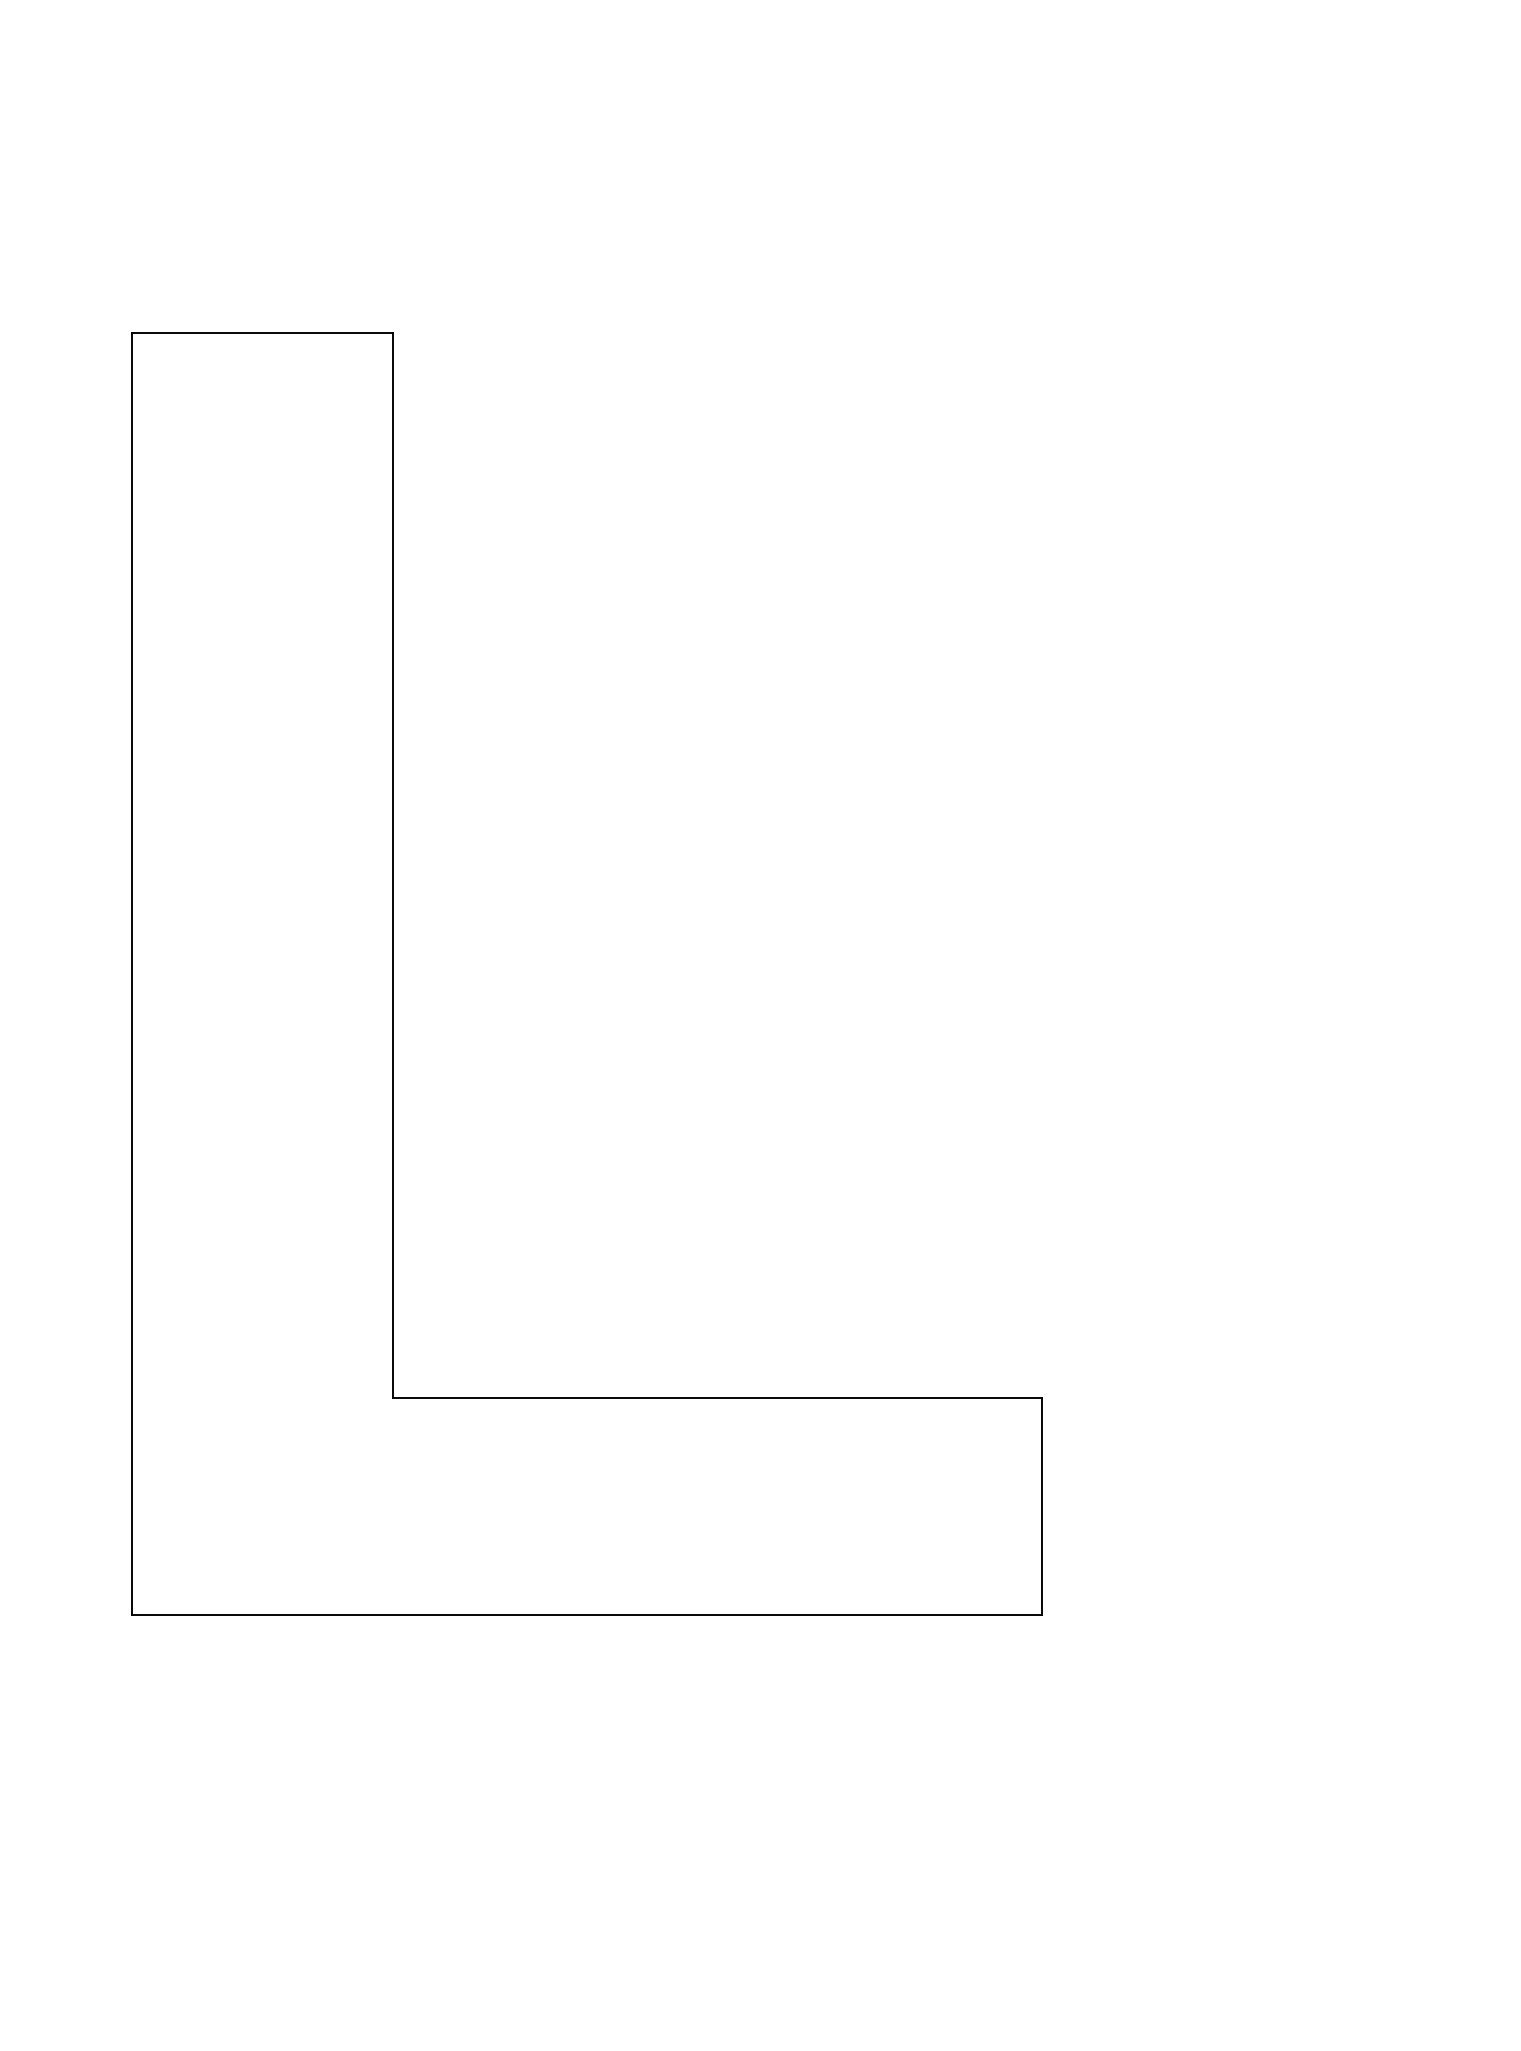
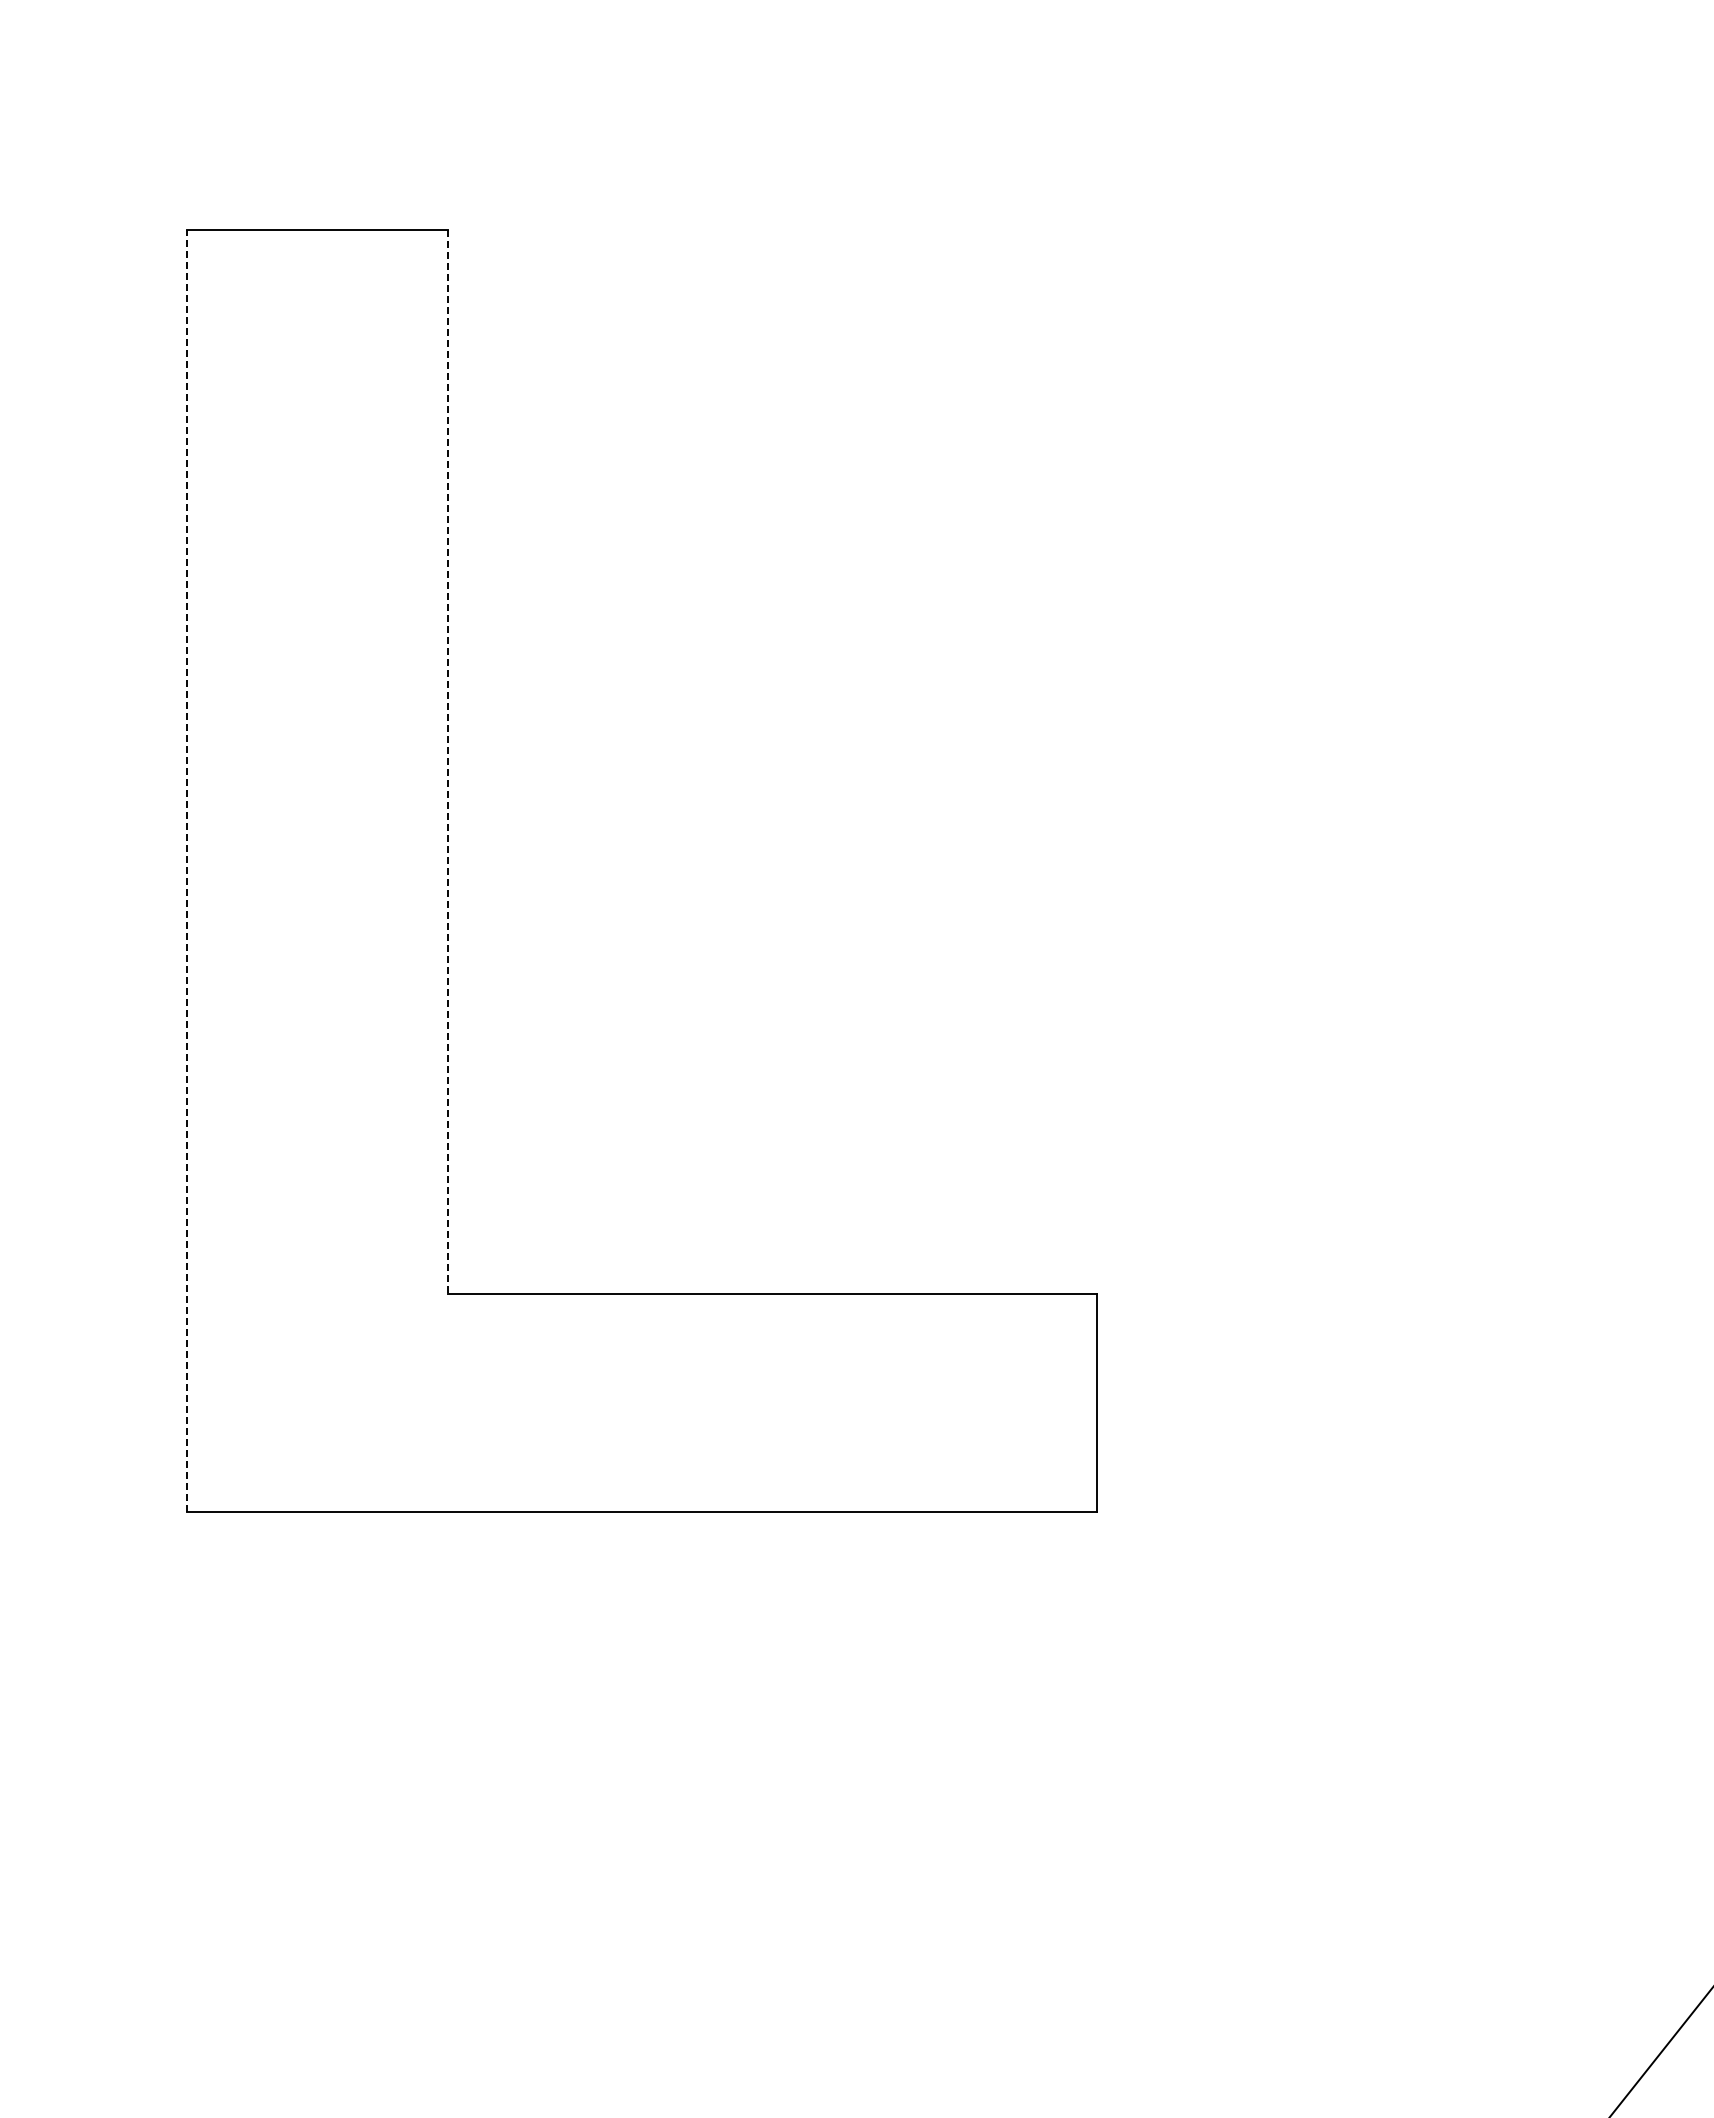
line: (393, 866) -> (448, 762), solid -> dashed
line: (132, 974) -> (187, 870), solid -> dashed

